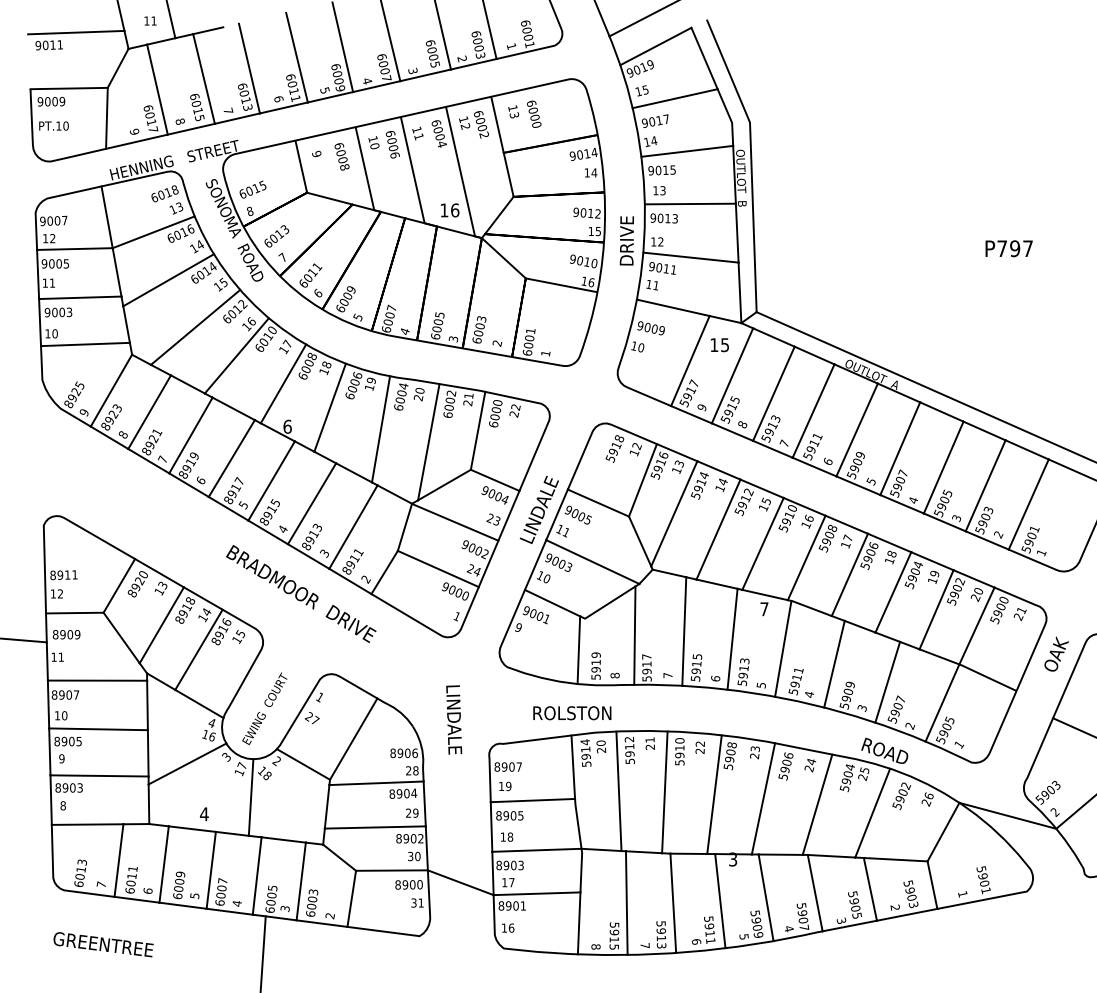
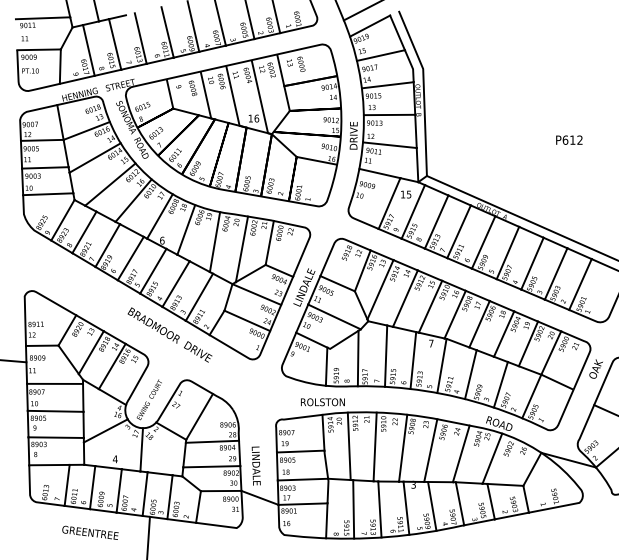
text: (149, 20) -> (24, 38), moved
text: (1014, 247) -> (572, 139), P797 -> P612
text: (452, 718) -> (255, 465), moved
text: (103, 944) -> (90, 532), moved

